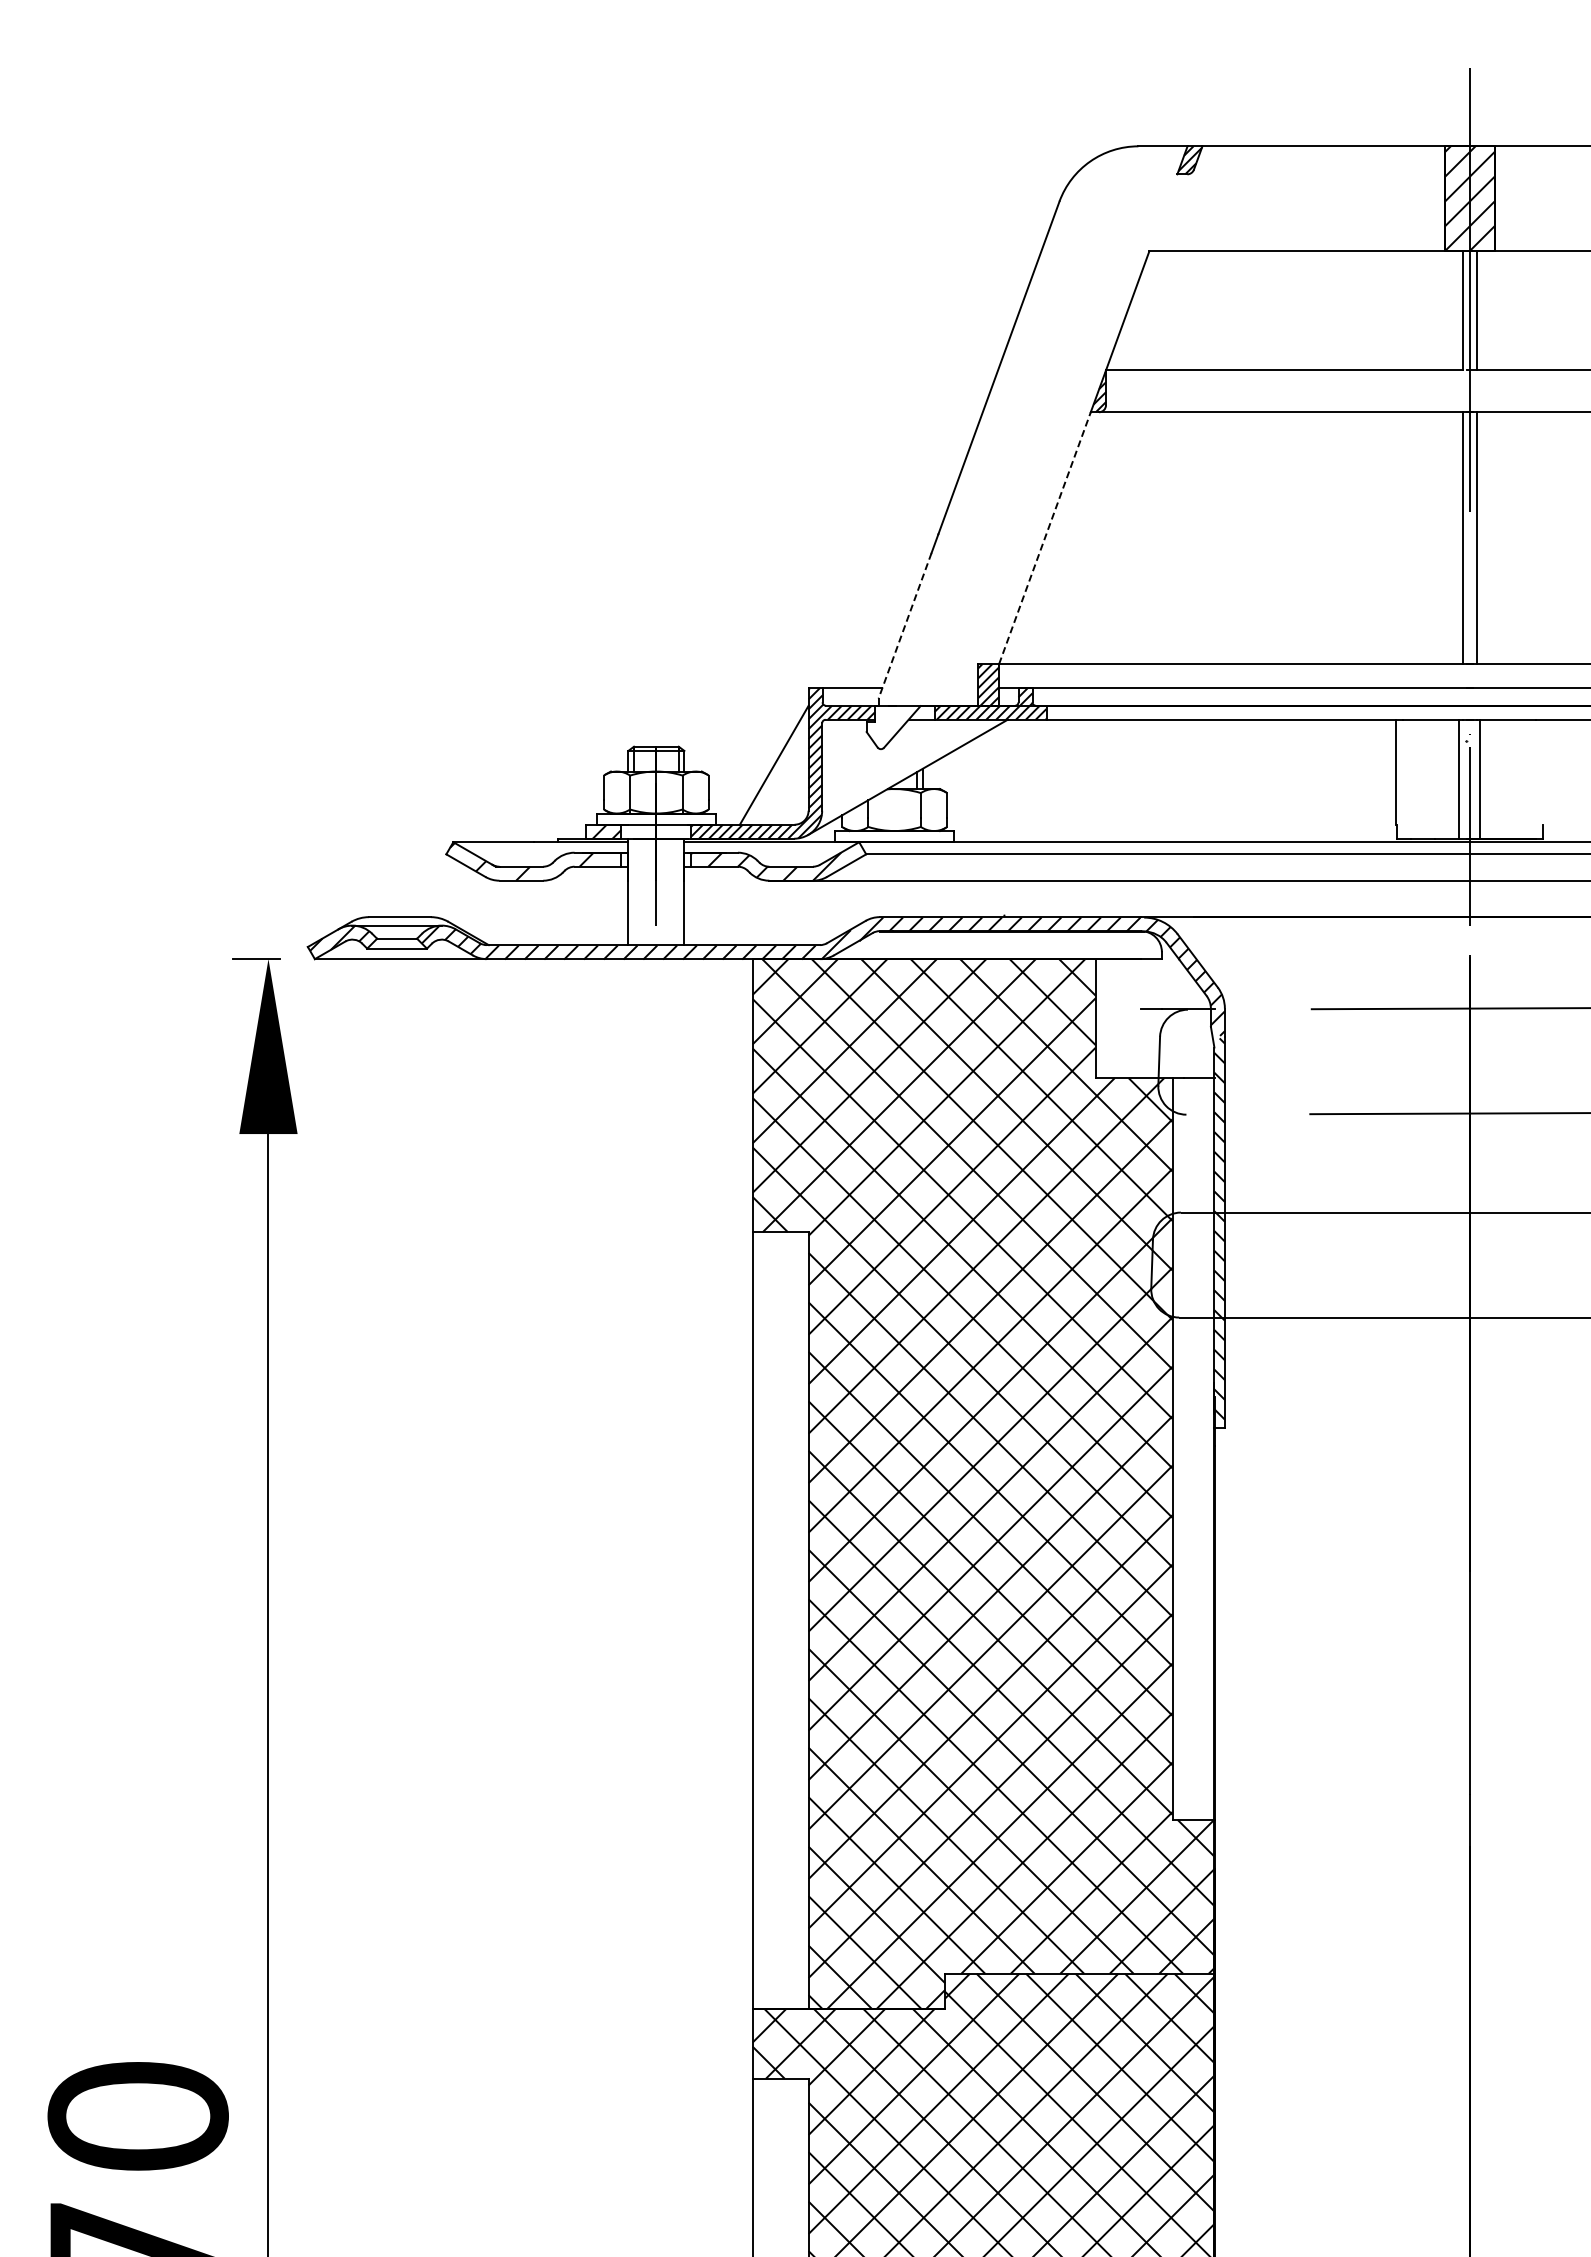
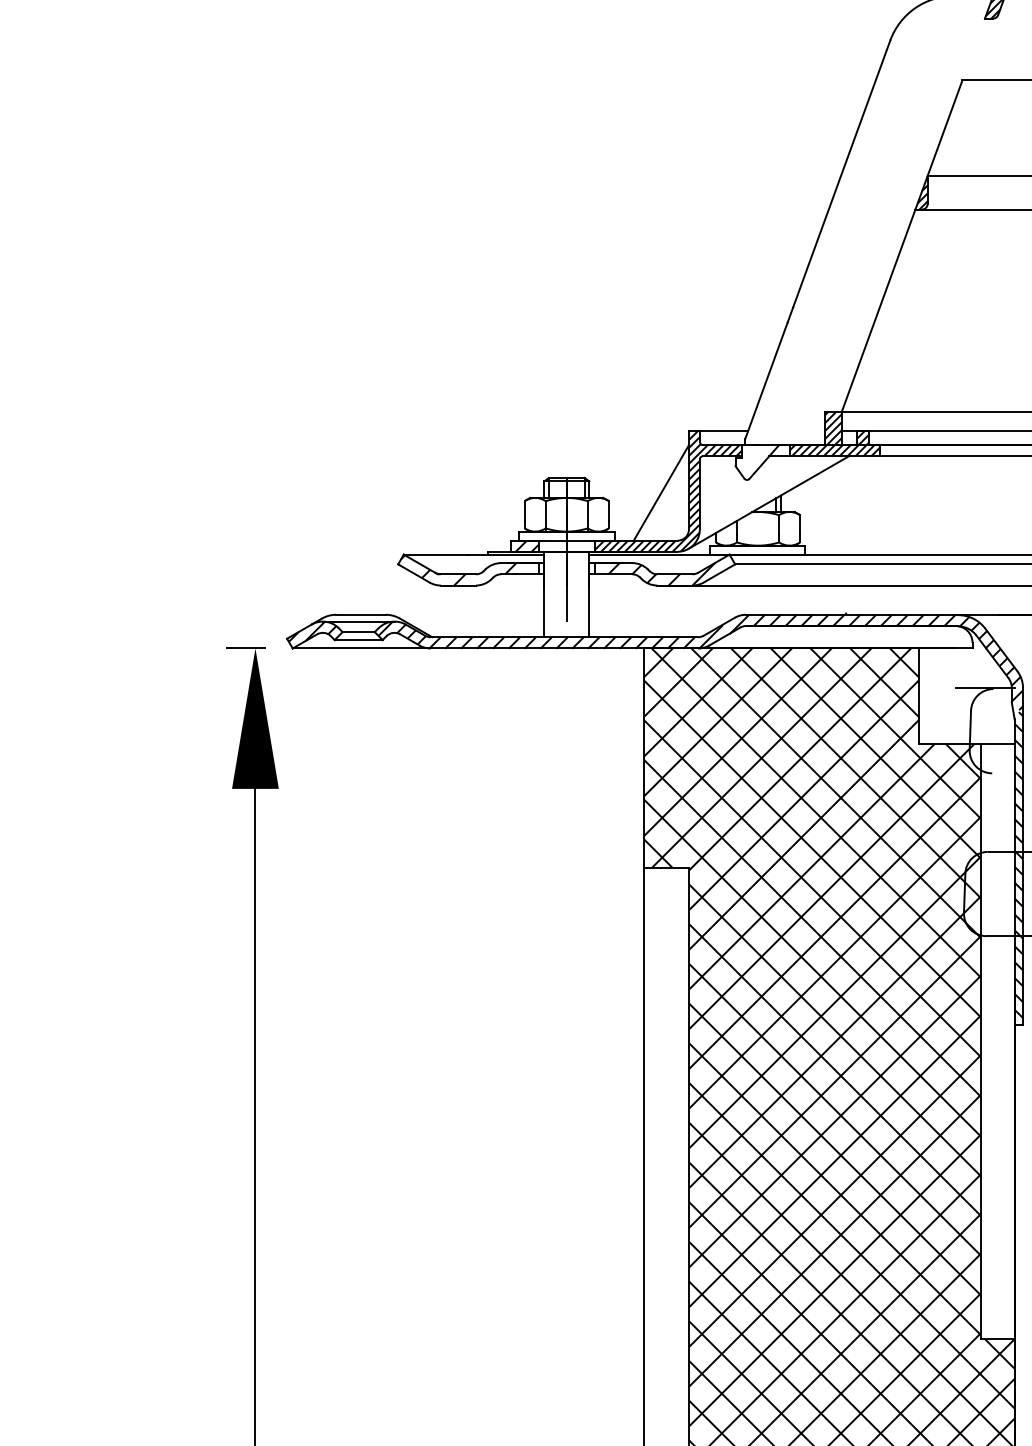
line: (1045, 537) -> (879, 310), dashed -> solid
line: (904, 626) -> (765, 381), dashed -> solid

